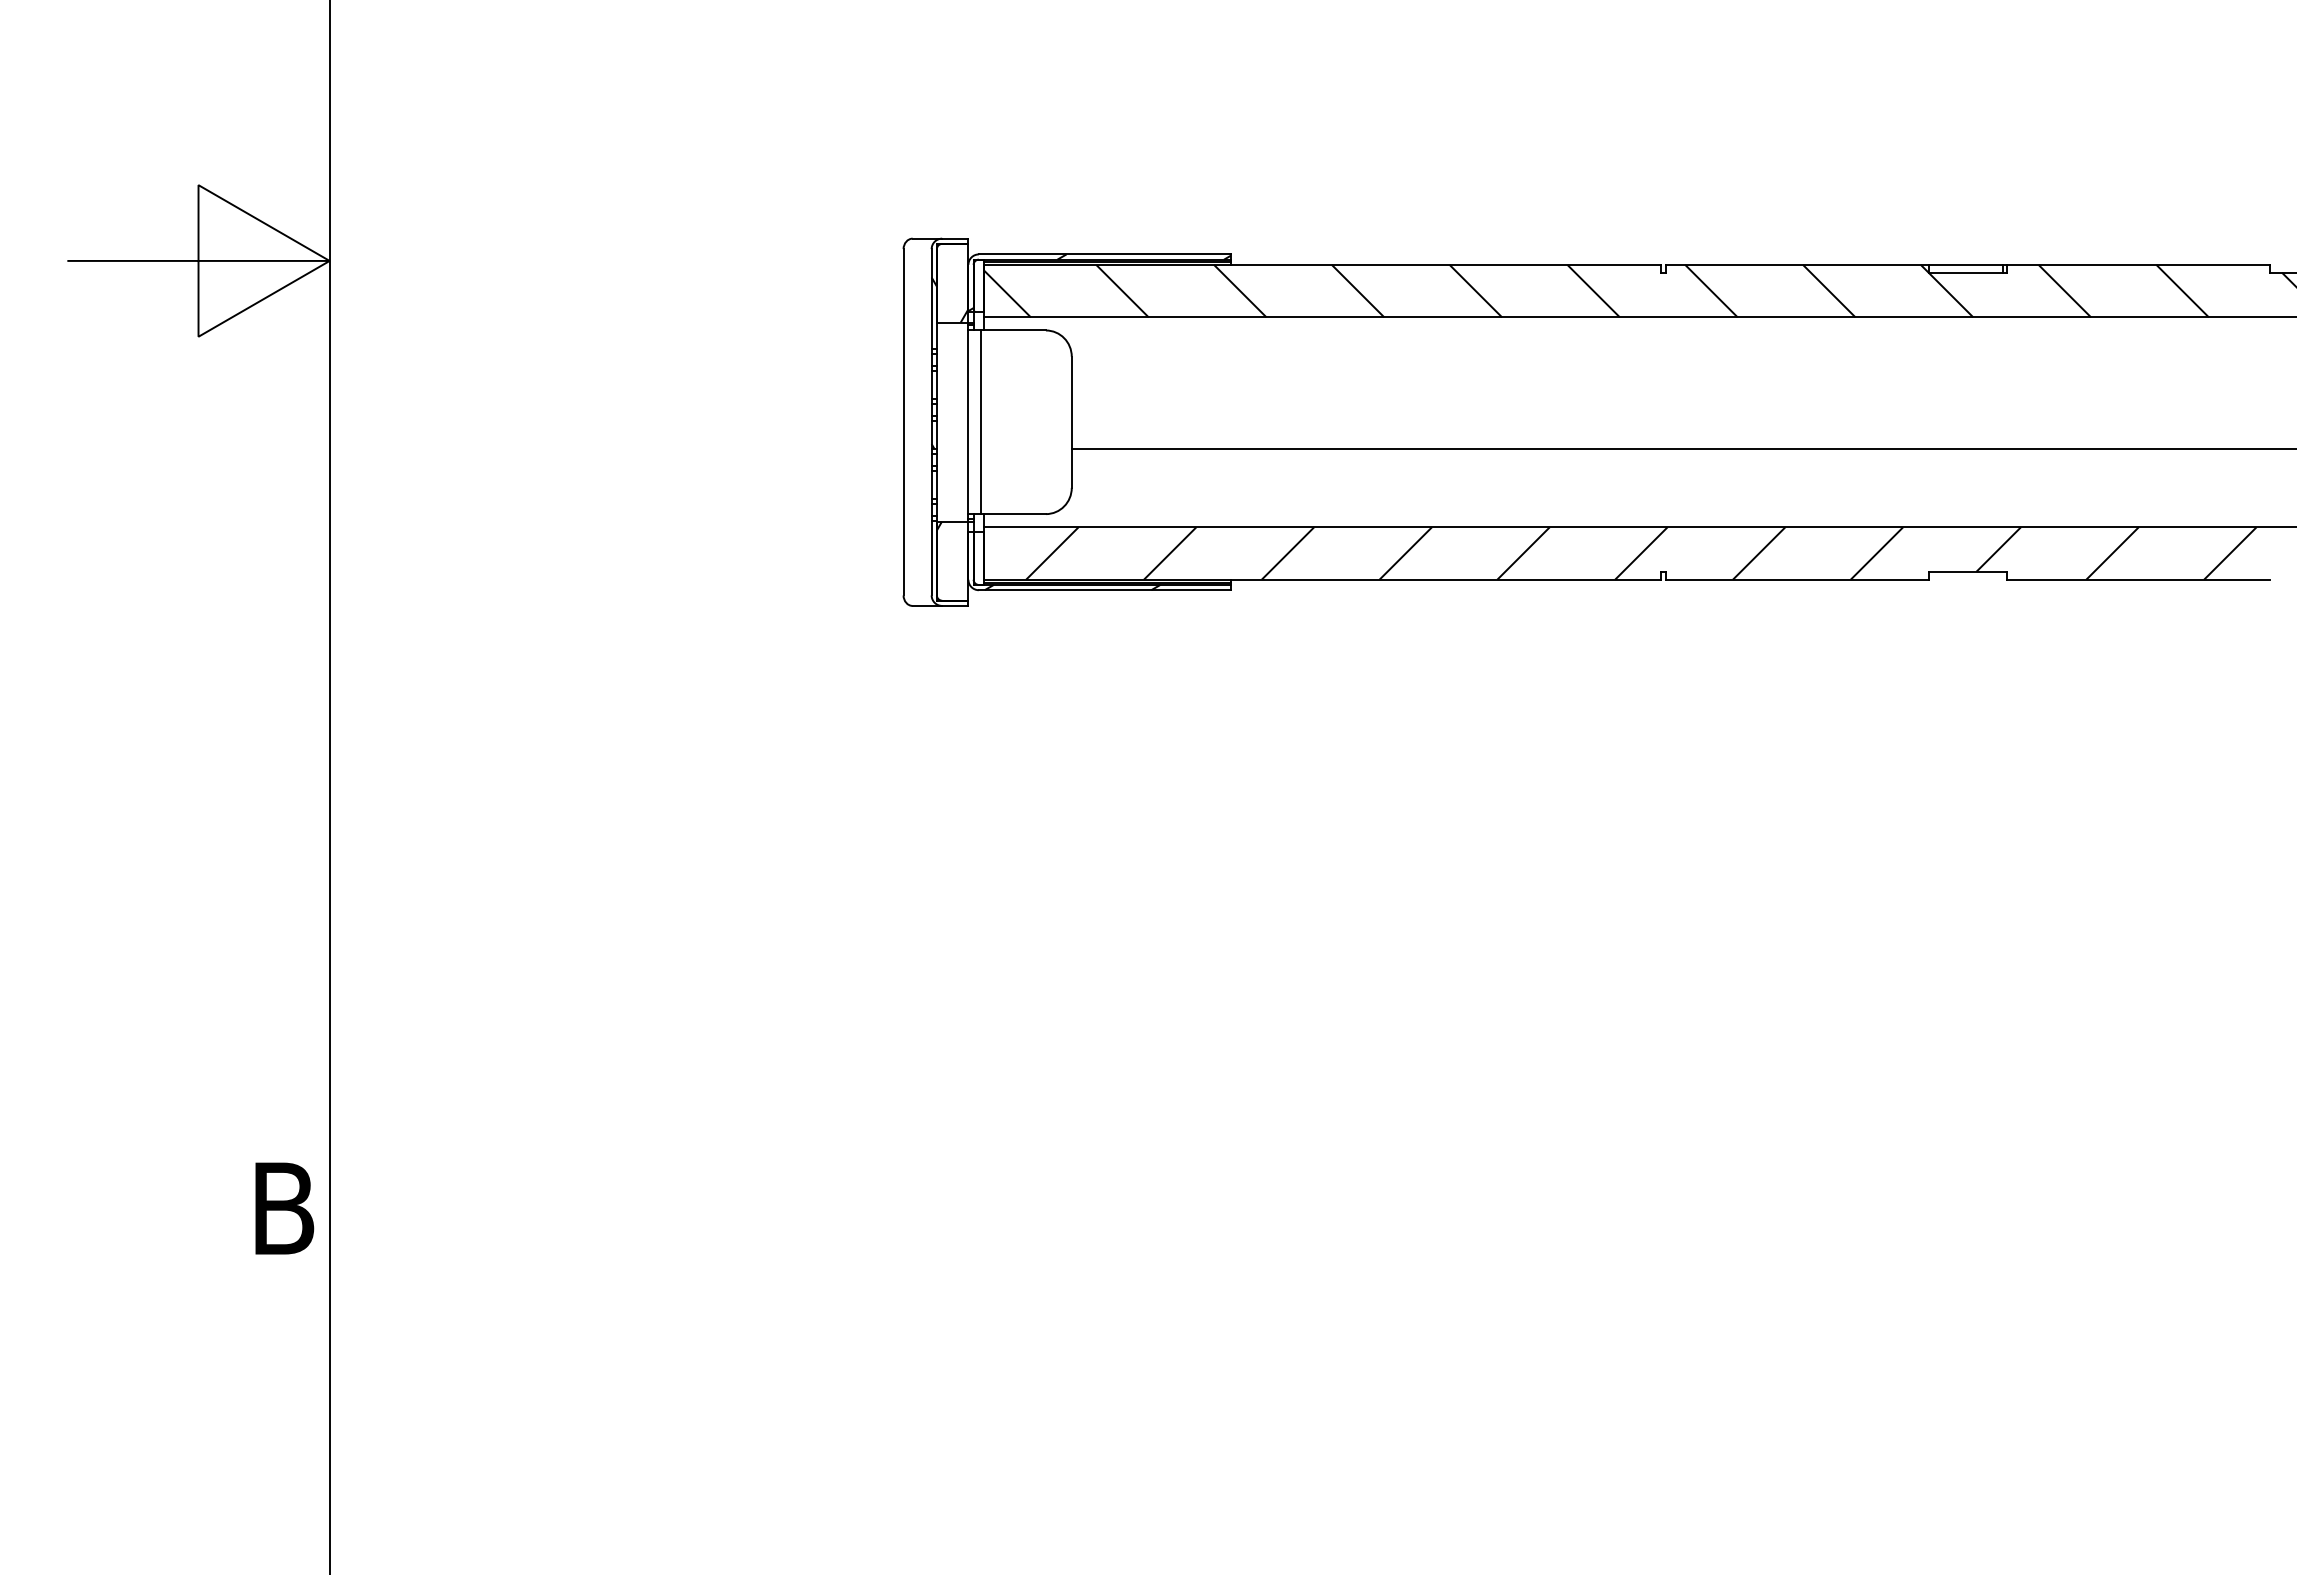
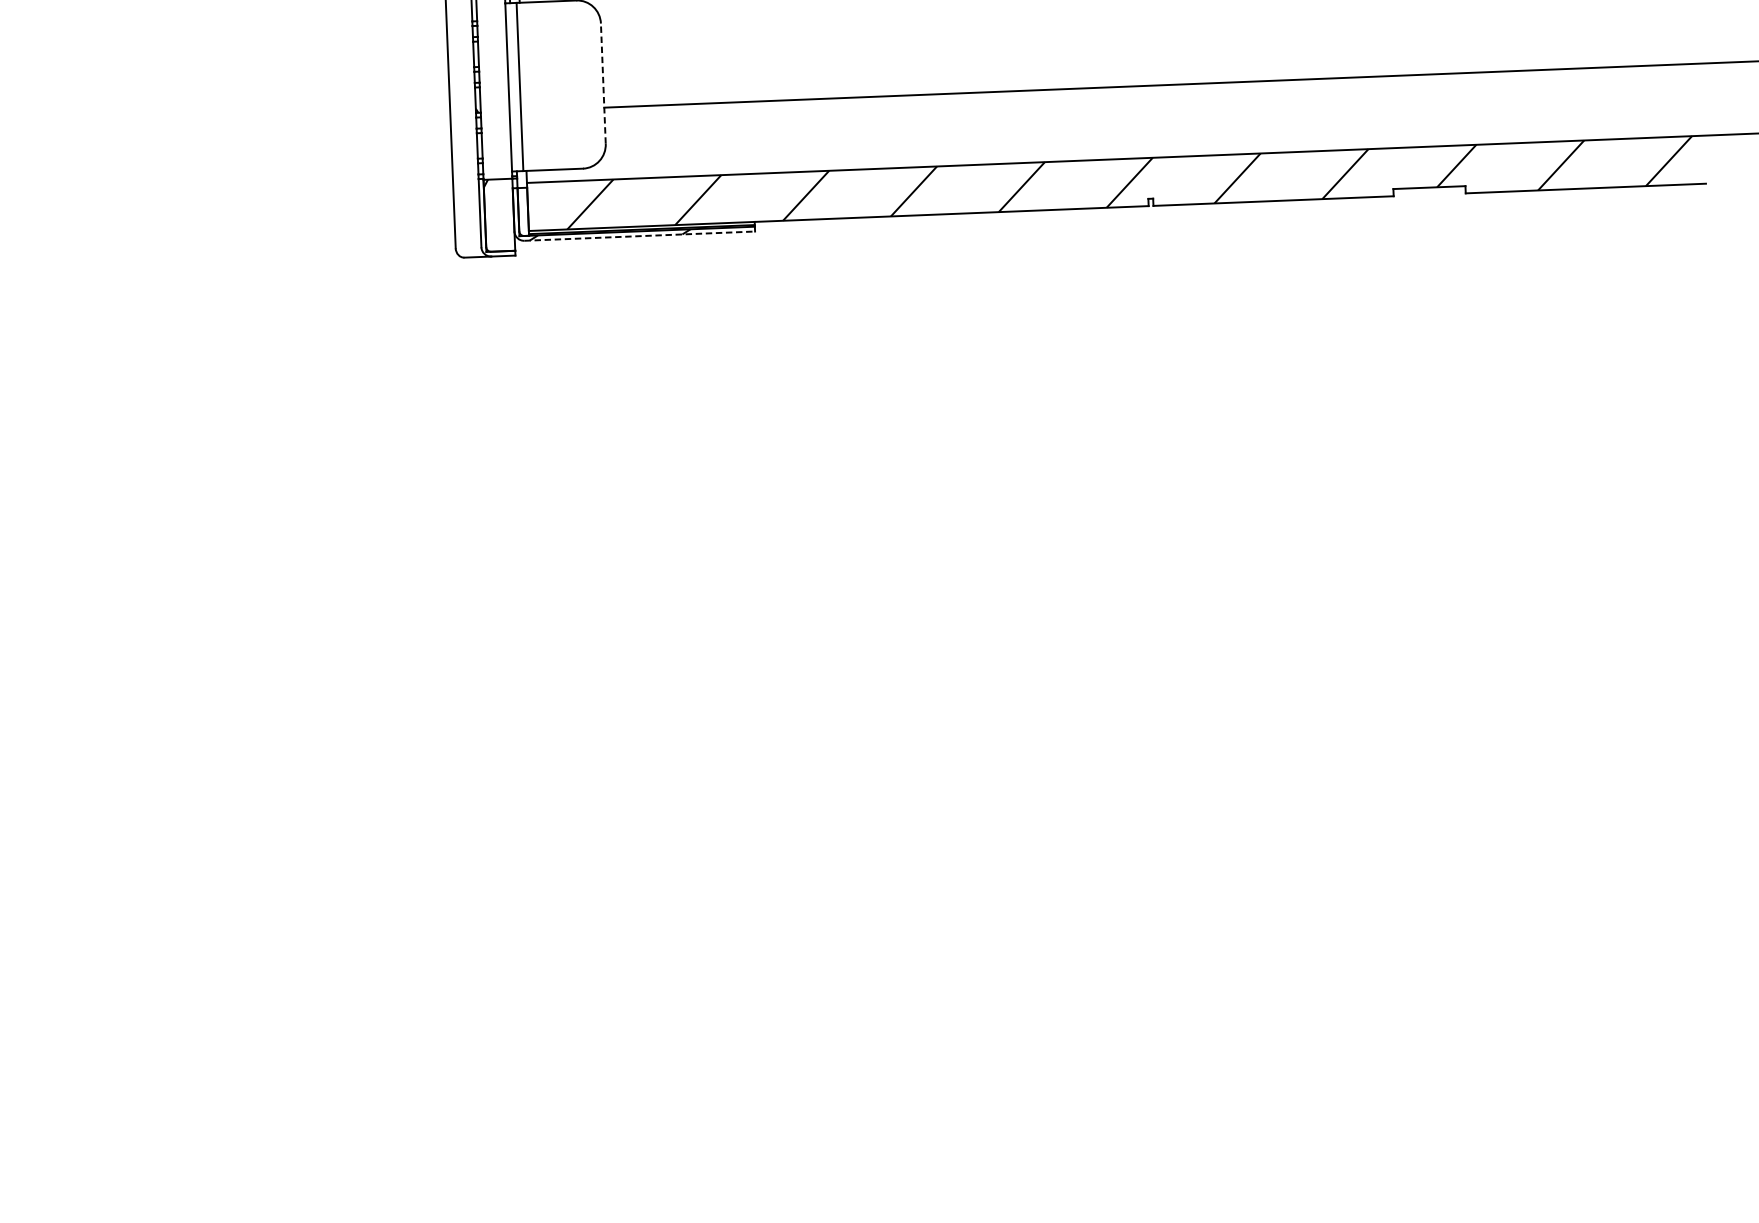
line: (1071, 422) -> (603, 83), solid -> dashed
line: (1104, 590) -> (639, 236), solid -> dashed

